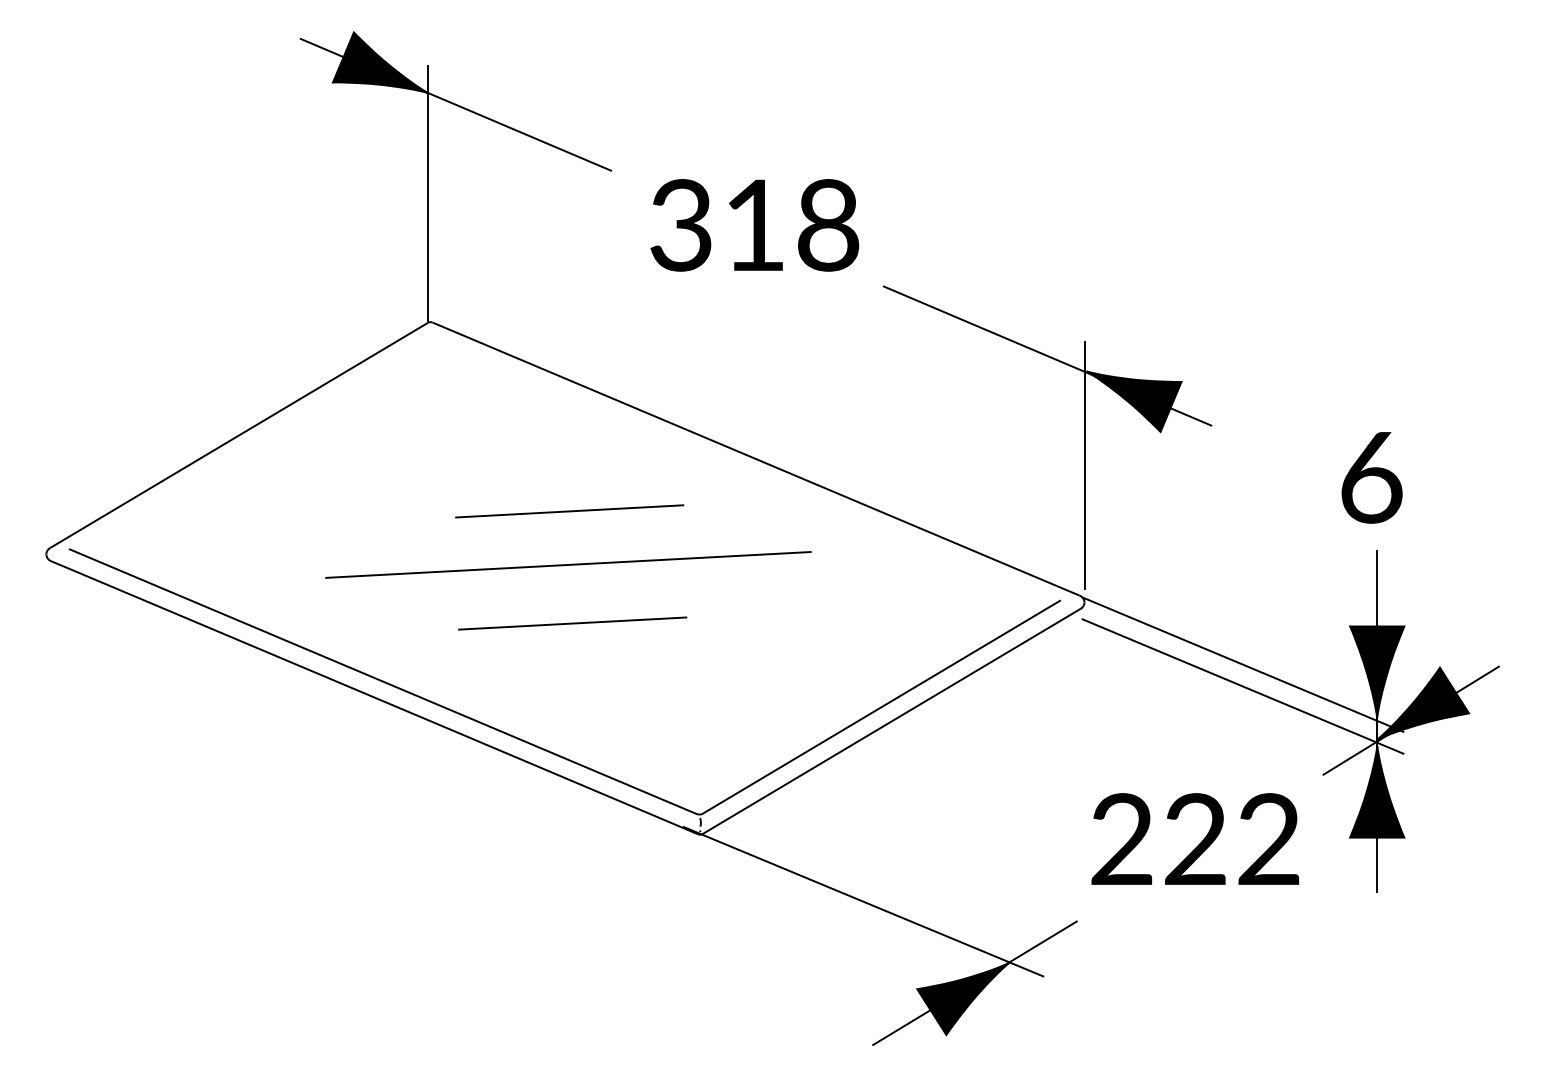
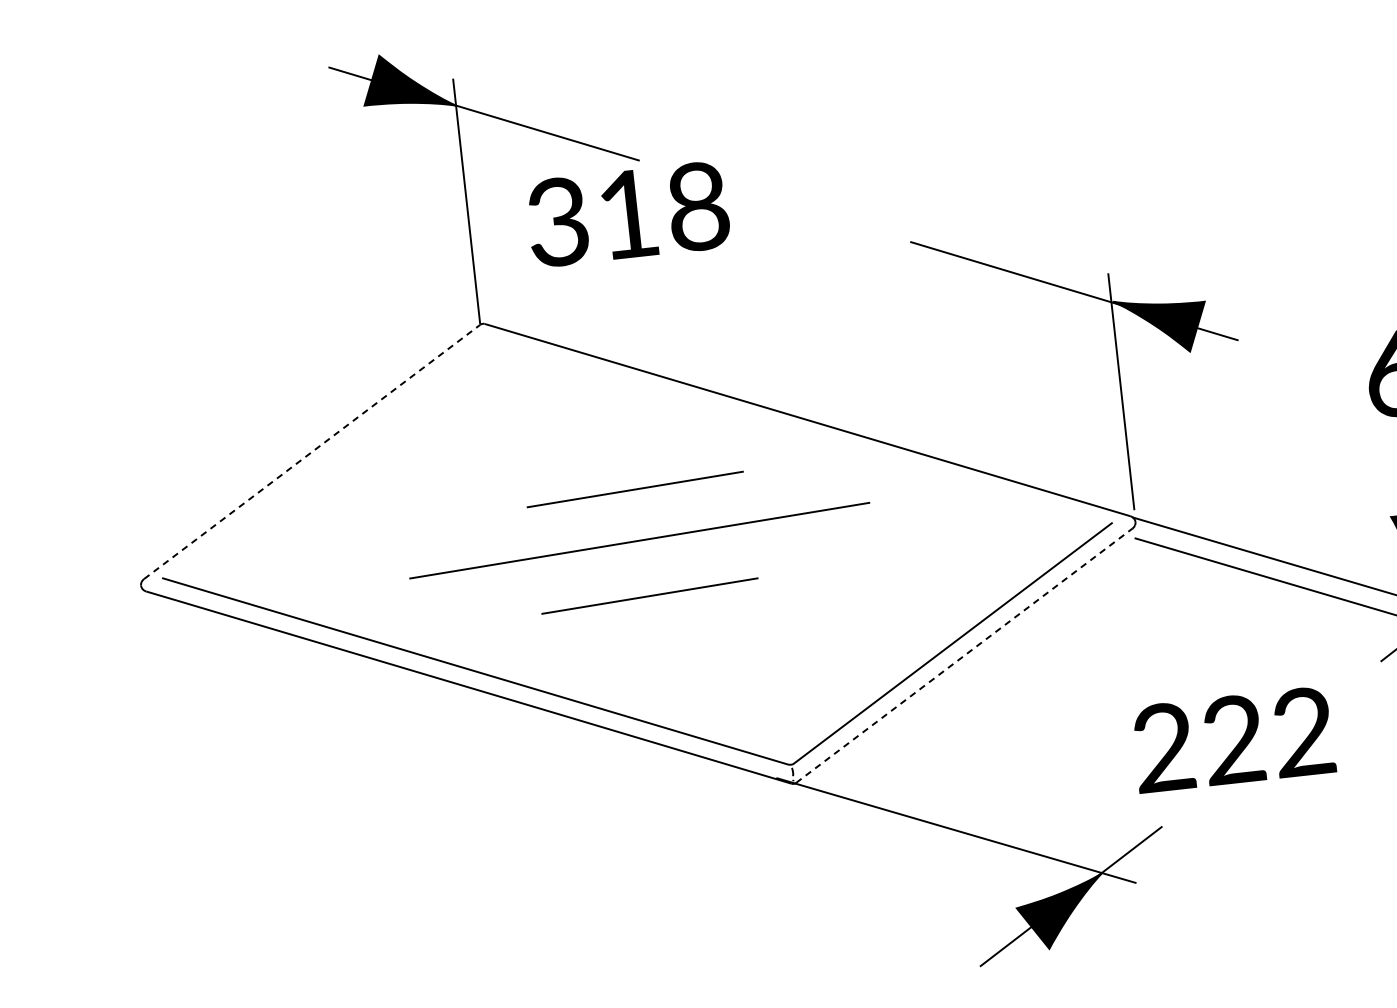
text: (754, 225) -> (627, 214), moved
line: (239, 435) -> (312, 451), solid -> dashed
line: (891, 721) -> (964, 655), solid -> dashed
text: (1194, 838) -> (1232, 739), moved

